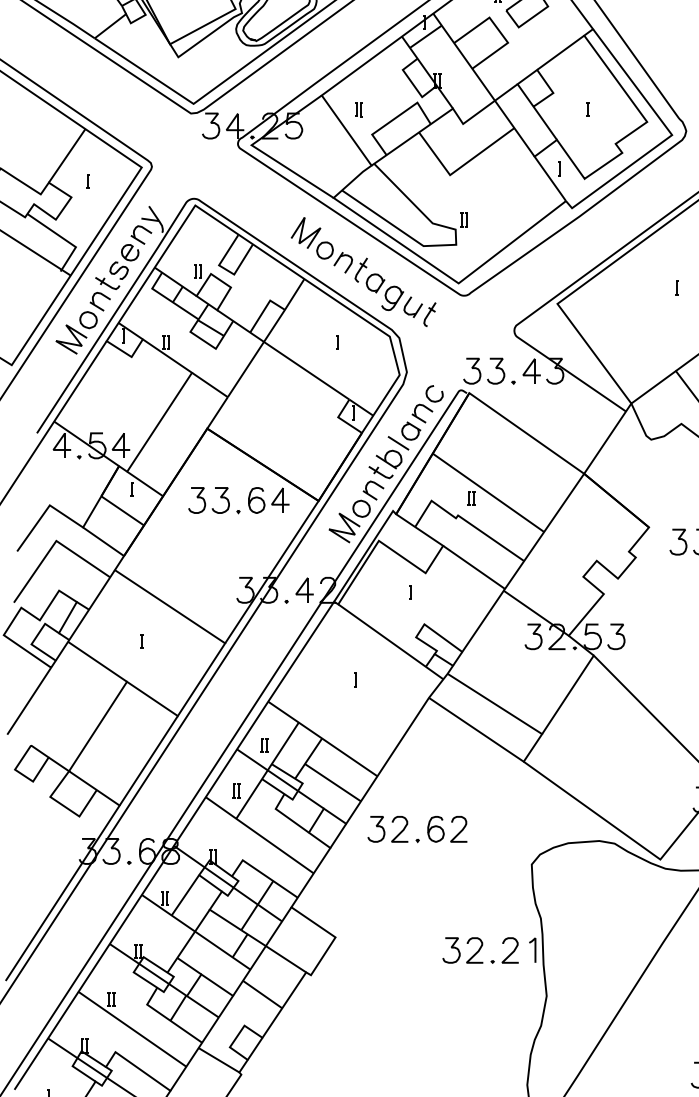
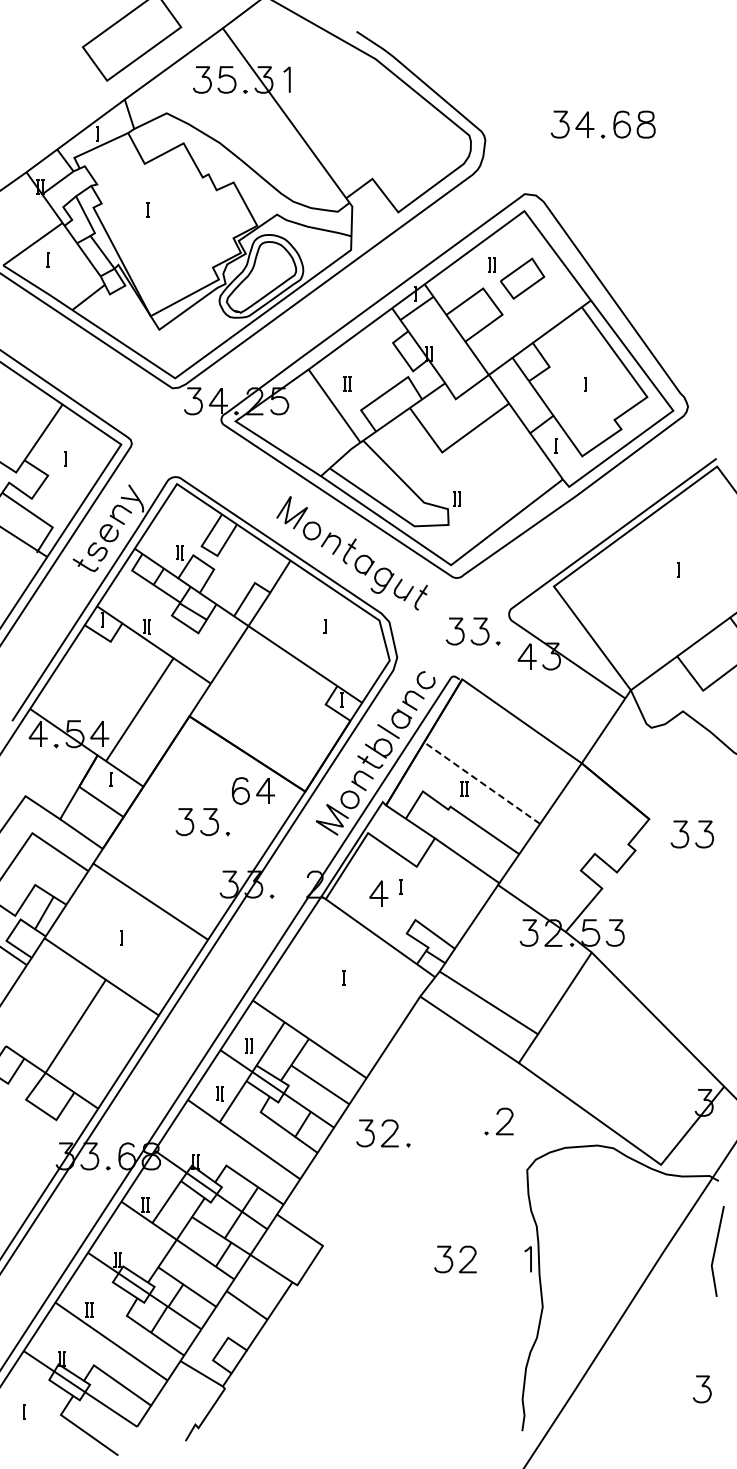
part: (83, 323) -> (60, 606), removed
part: (495, 368) -> (479, 628), moved
line: (488, 493) -> (482, 783), solid -> dashed
part: (219, 497) -> (208, 818), moved
part: (304, 590) -> (378, 893), moved
part: (447, 829) -> (439, 1133), removed
part: (504, 943) -> (498, 1114), moved

